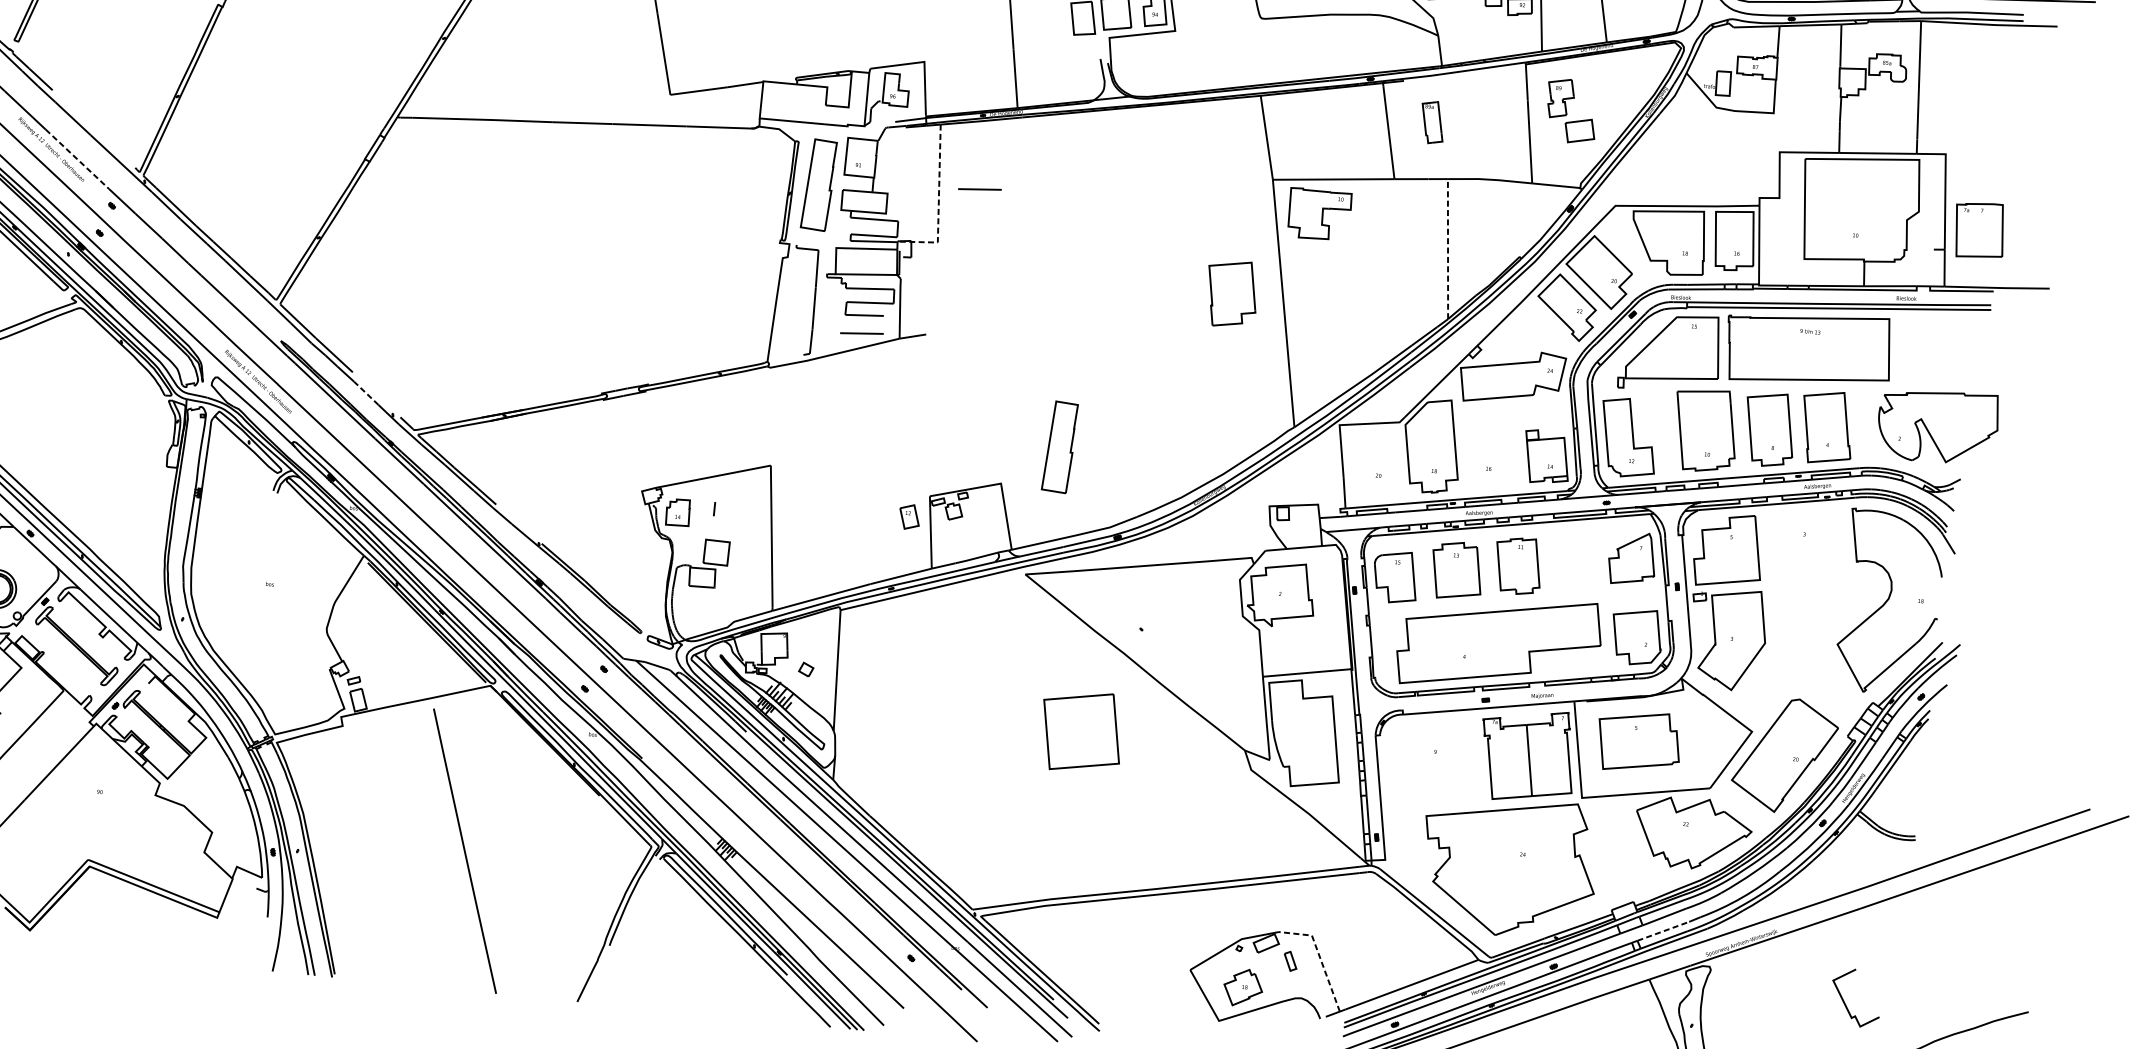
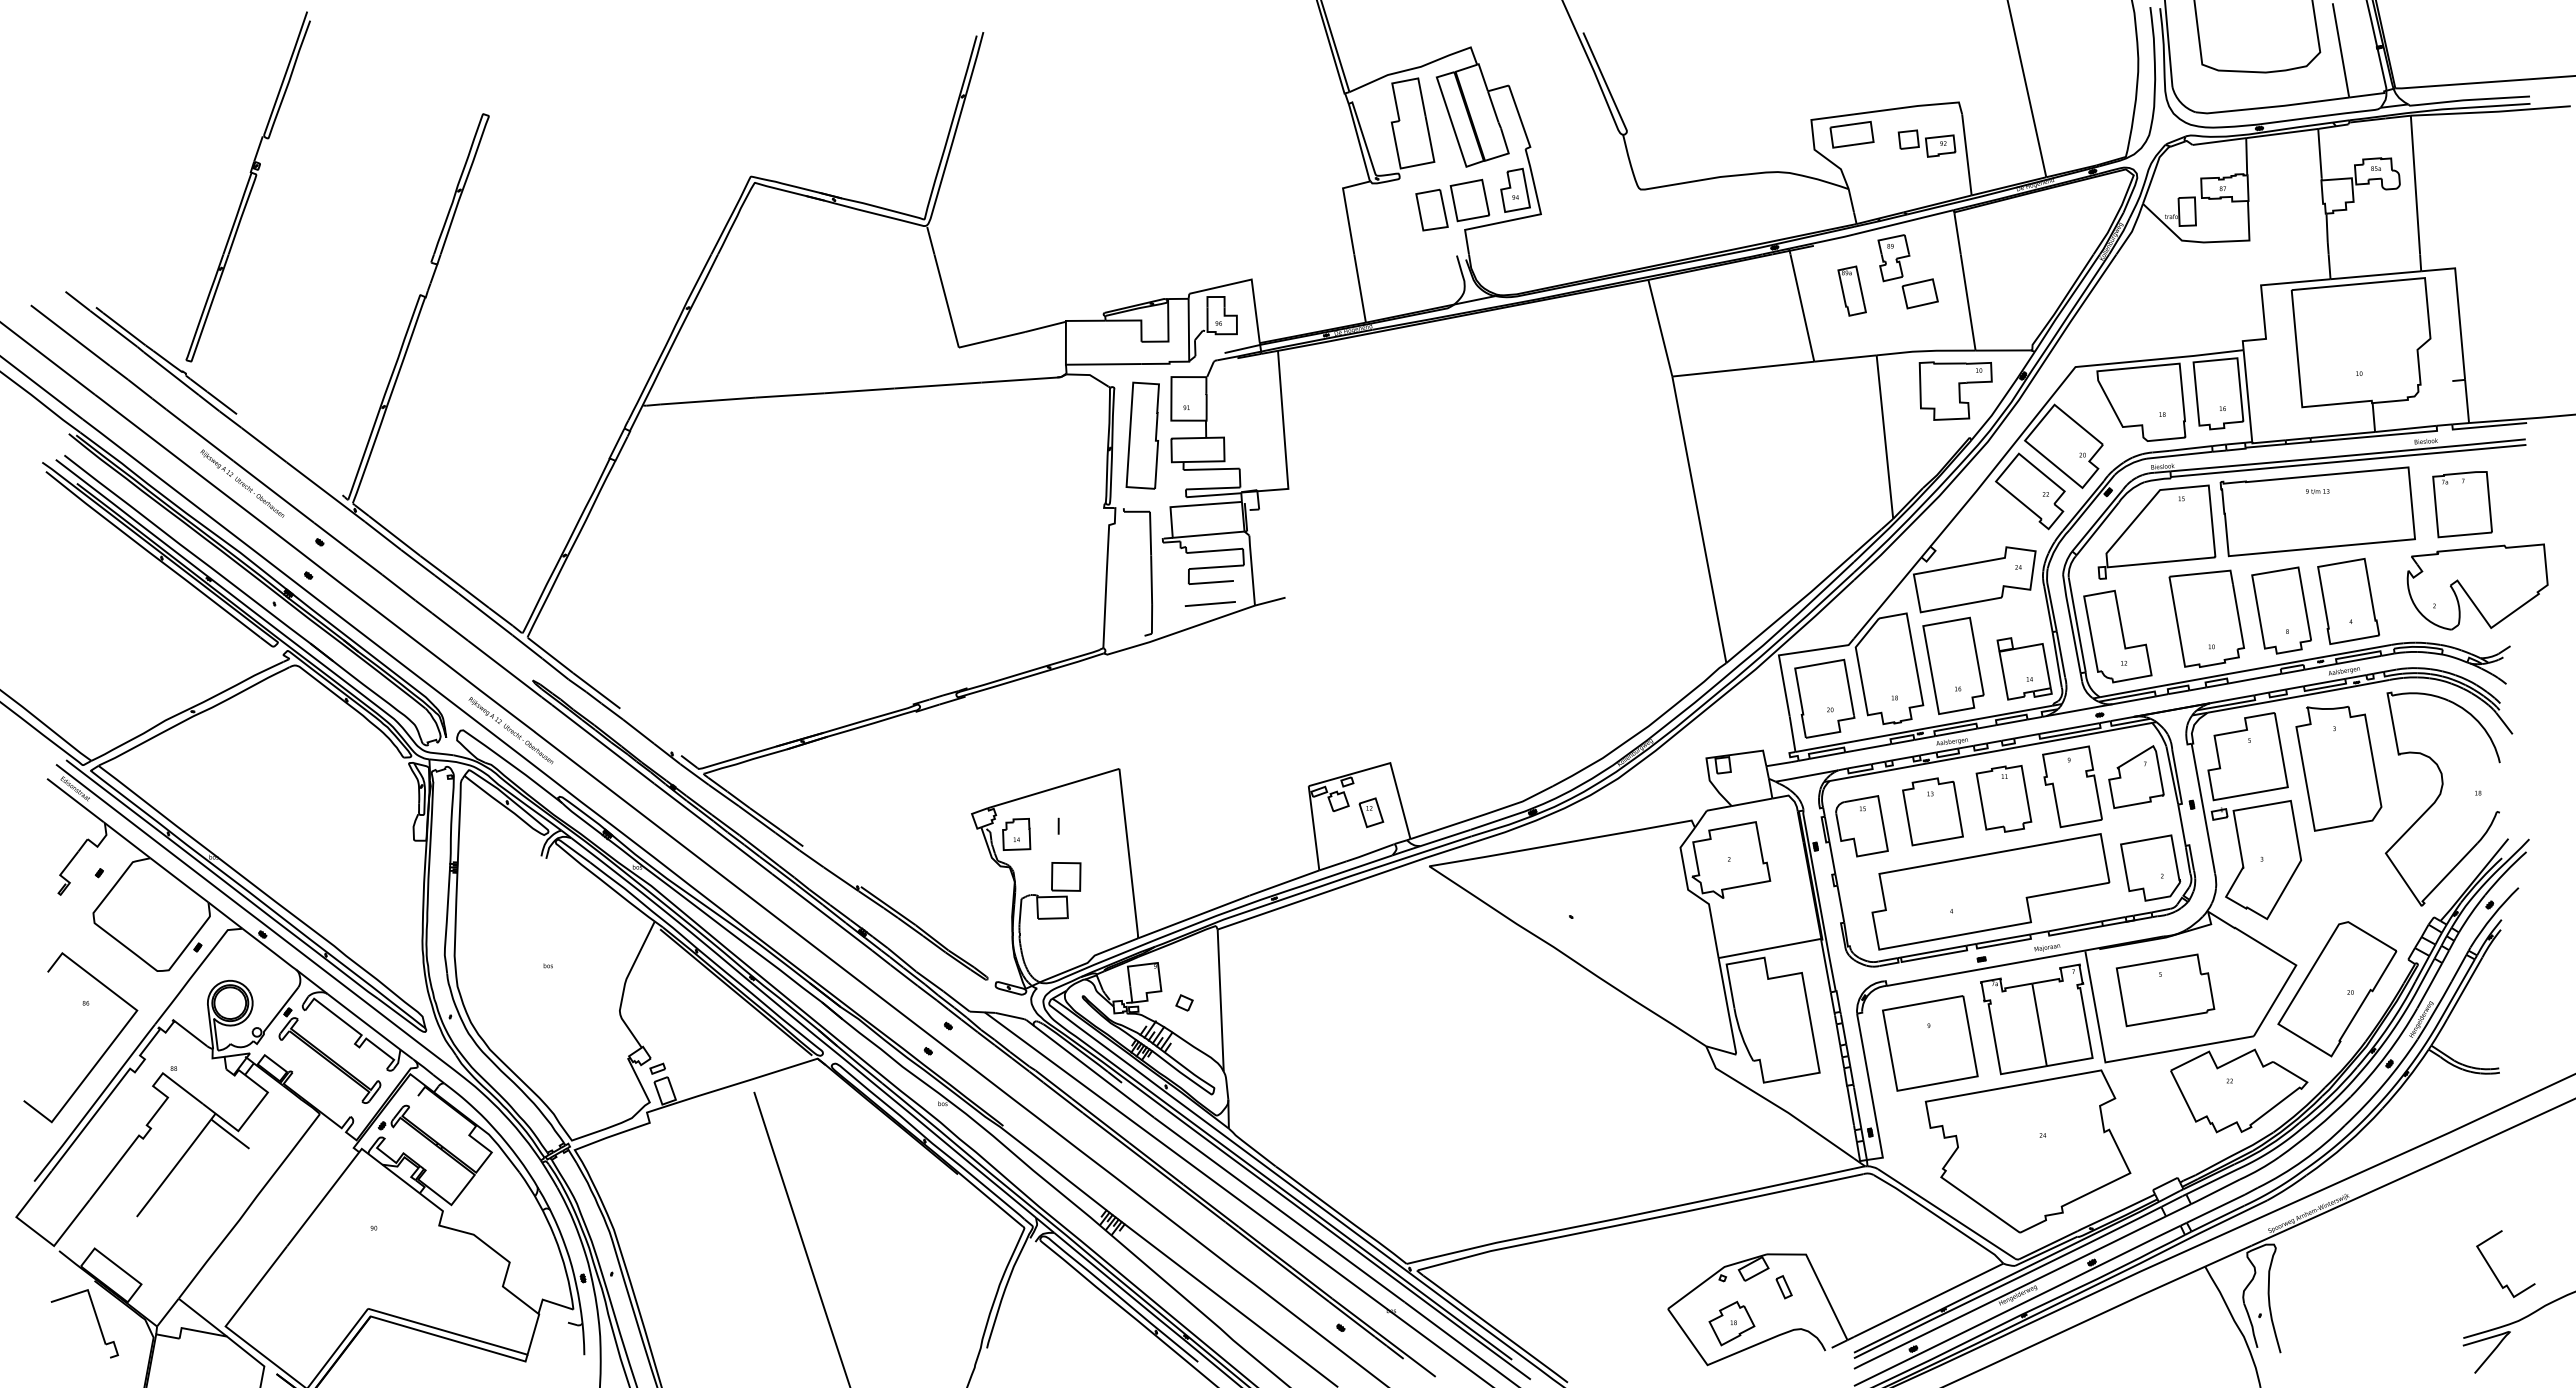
part: (1571, 111) -> (1907, 271), moved
line: (77, 158) -> (273, 491), dashed -> solid
line: (979, 188) -> (1330, 421), removed
line: (939, 204) -> (1285, 444), dashed -> solid
part: (1319, 214) -> (1955, 390), moved
part: (1979, 230) -> (2462, 504), moved
line: (1447, 248) -> (1884, 436), dashed -> solid
part: (1231, 293) -> (1824, 698), moved
line: (366, 393) -> (638, 731), dashed -> solid
part: (1059, 447) -> (1454, 713), removed
part: (1486, 448) -> (1953, 665), added
part: (909, 516) -> (1371, 812), moved
part: (1577, 561) -> (2072, 786), added
part: (1804, 568) -> (2338, 768), added
part: (1081, 731) -> (1930, 1043), moved
line: (1663, 931) -> (2216, 1208), dashed -> solid
line: (1319, 956) -> (1817, 1278), dashed -> solid
curve: (1845, 1002) -> (2493, 1270), moved

